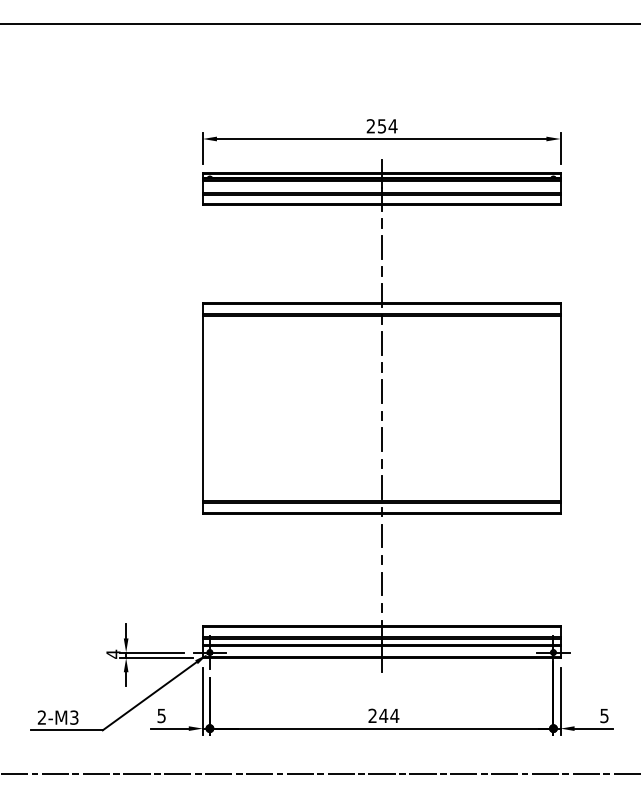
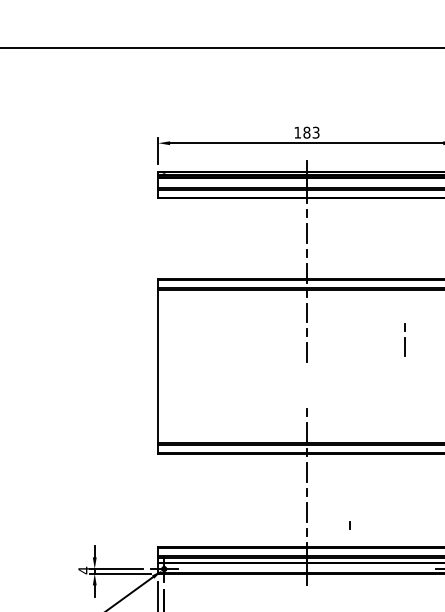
text: (381, 126) -> (306, 132), 254 -> 183
line: (381, 431) -> (405, 340), moved
line: (433, 599) -> (349, 525), added

